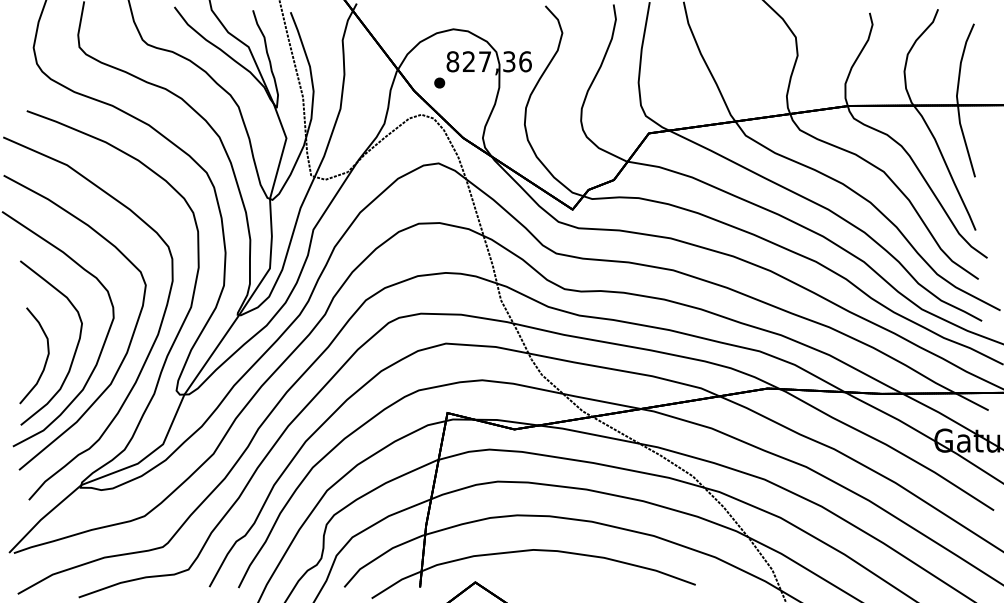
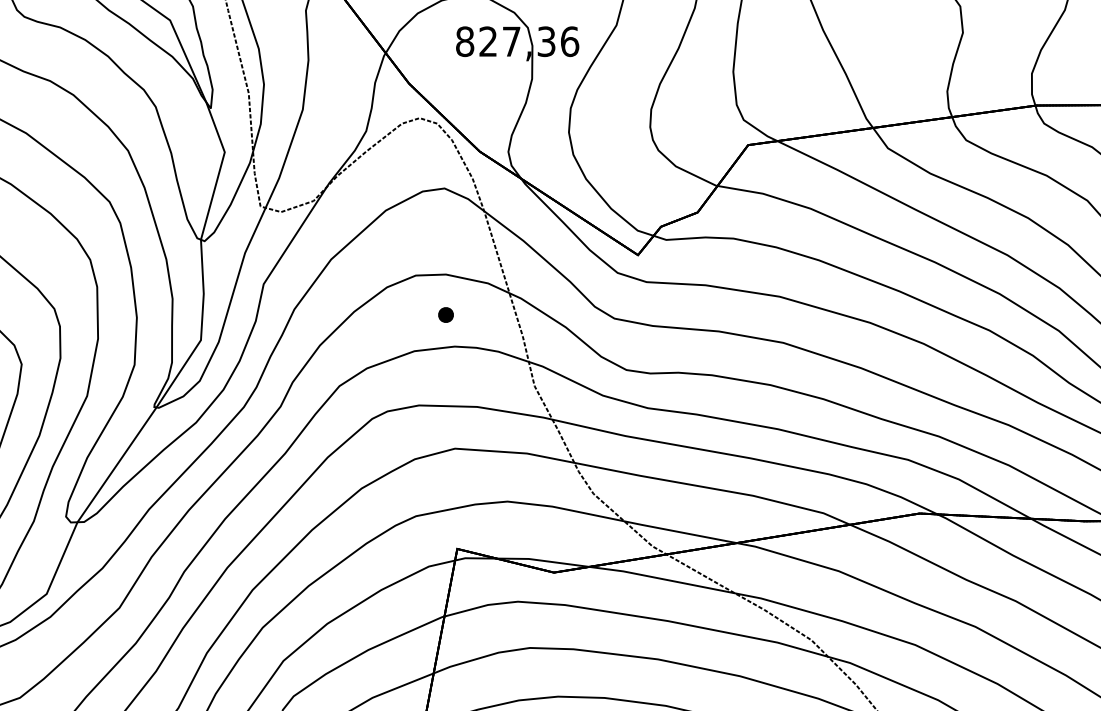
part: (439, 82) -> (445, 314), moved

